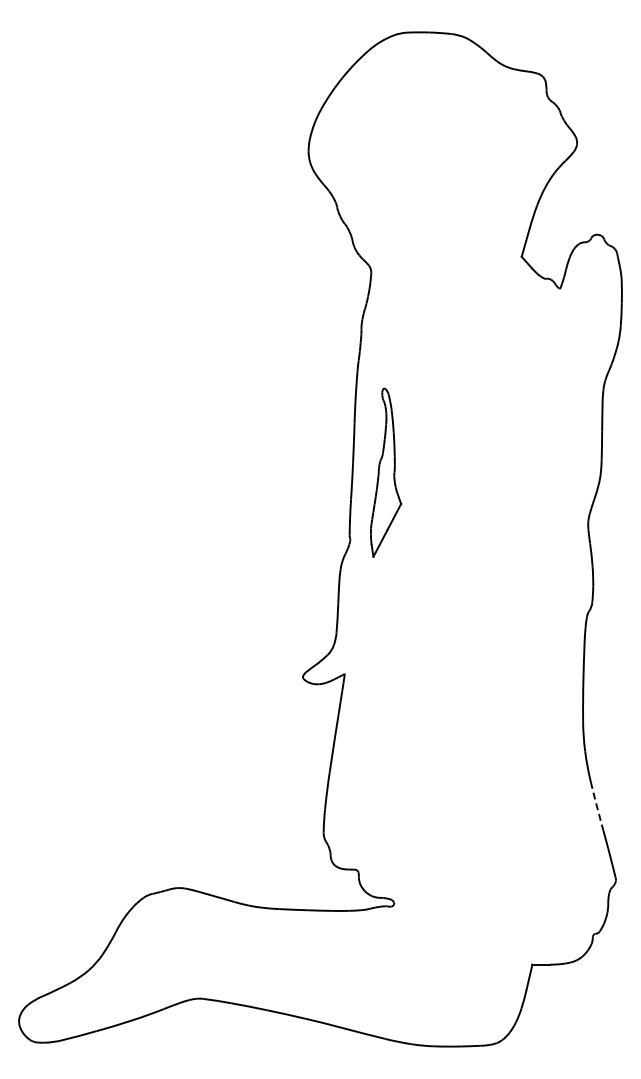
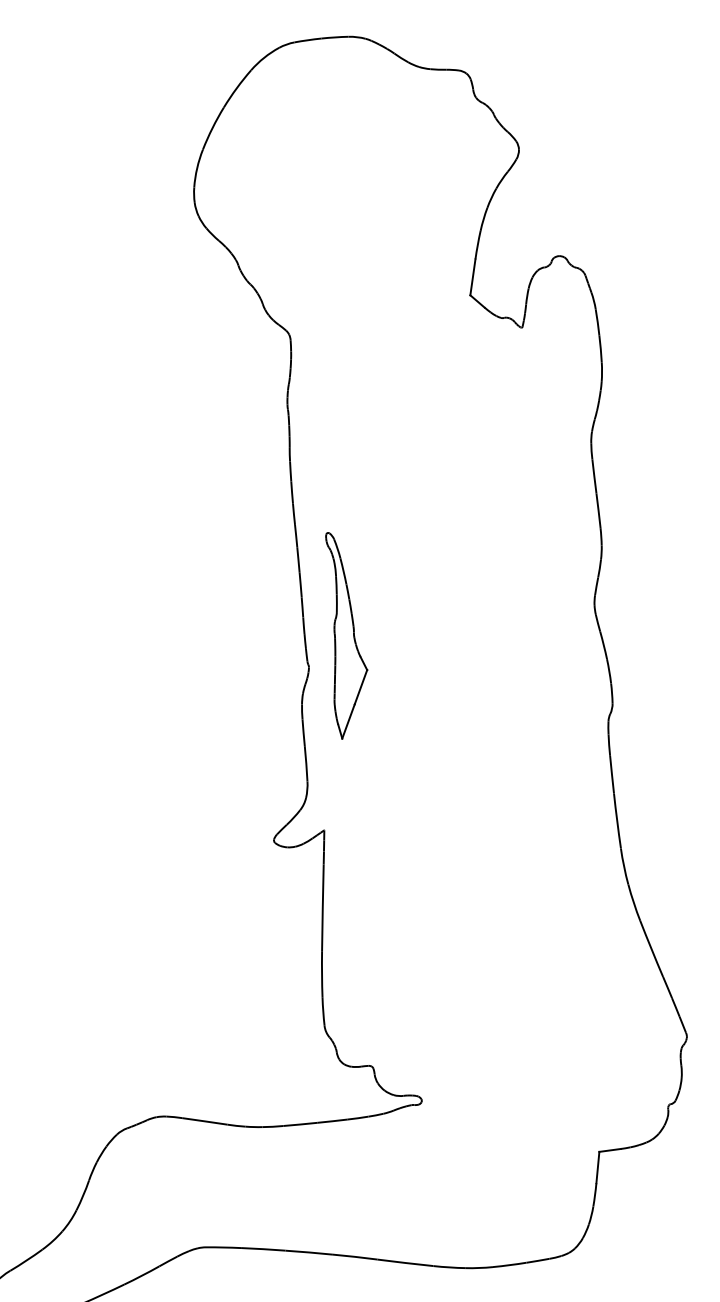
part: (386, 472) -> (344, 634), moved
arc: (596, 806) -> (651, 949), dashed -> solid

